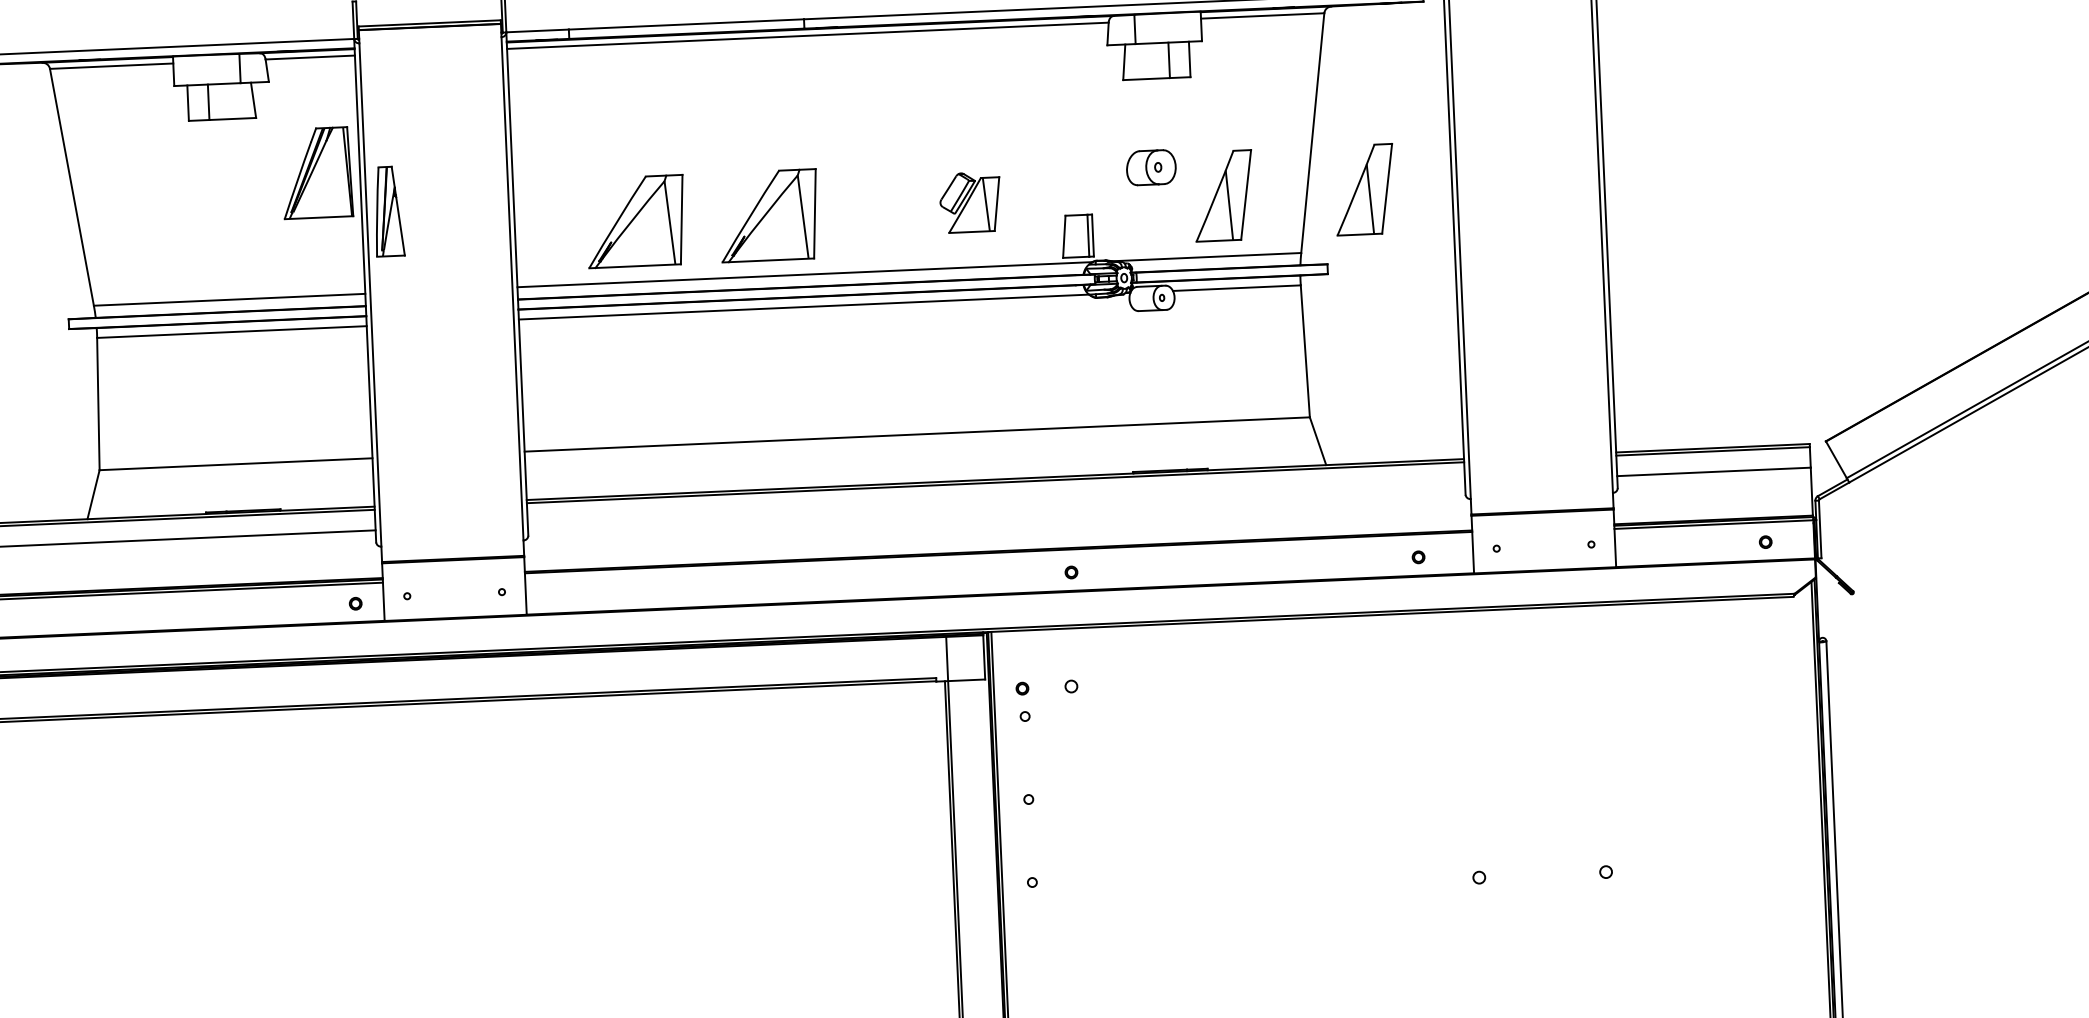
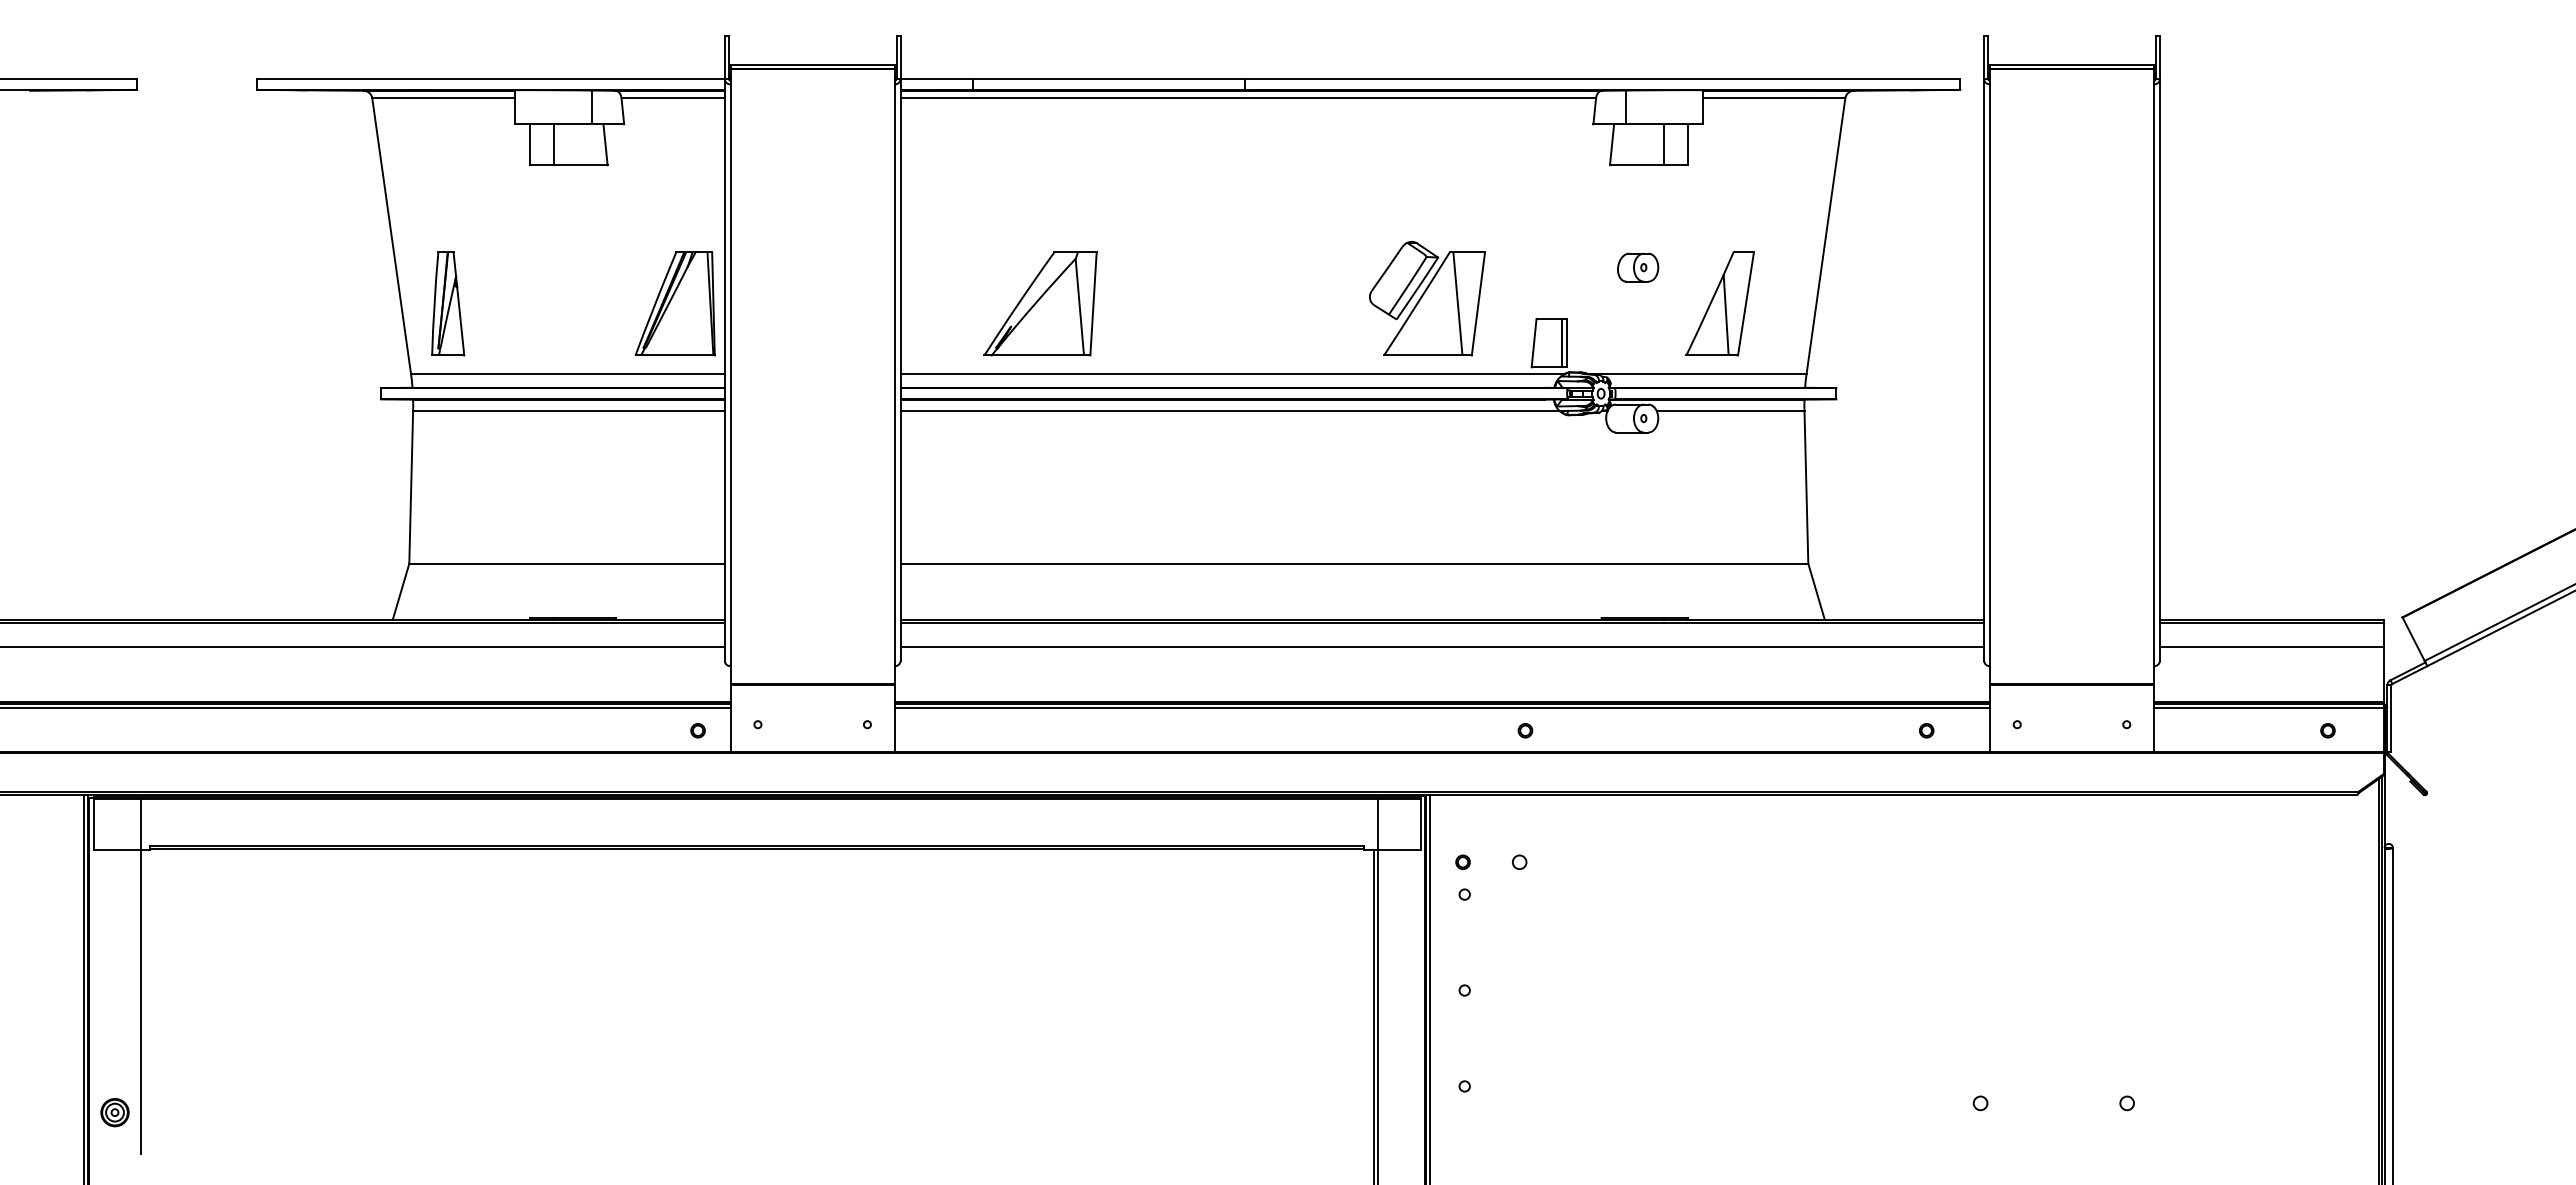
part: (1151, 167) -> (1638, 267), size x0.71
part: (317, 172) -> (675, 303), moved
part: (1364, 189) -> (1882, 303), removed
part: (970, 202) -> (1427, 298), size x1.67
part: (389, 211) -> (448, 303), moved
part: (769, 215) -> (1194, 303), removed
line: (996, 503) -> (1442, 647), added
line: (997, 555) -> (1441, 707), added

